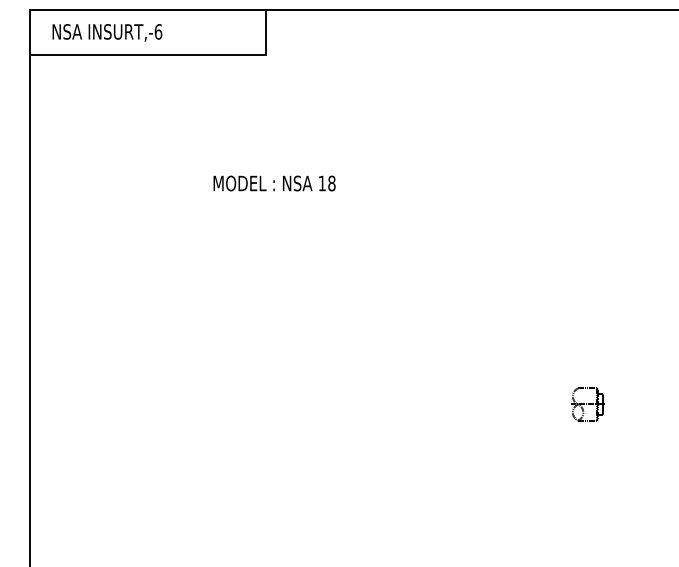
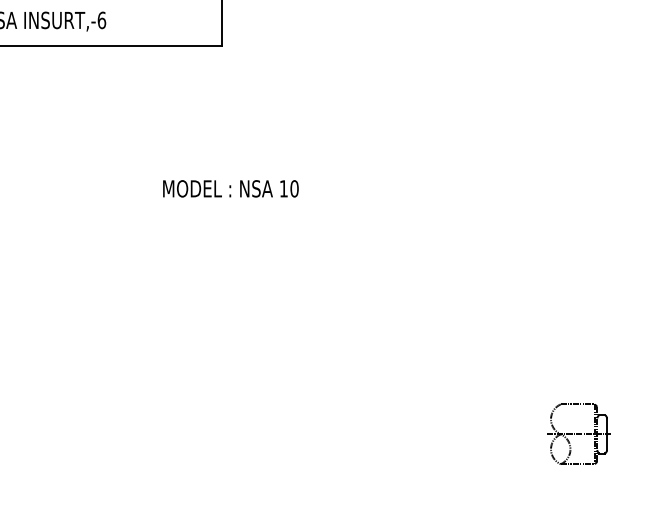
text: (331, 183) -> (294, 188), 18 -> 10
part: (587, 404) -> (578, 434), size x1.67

